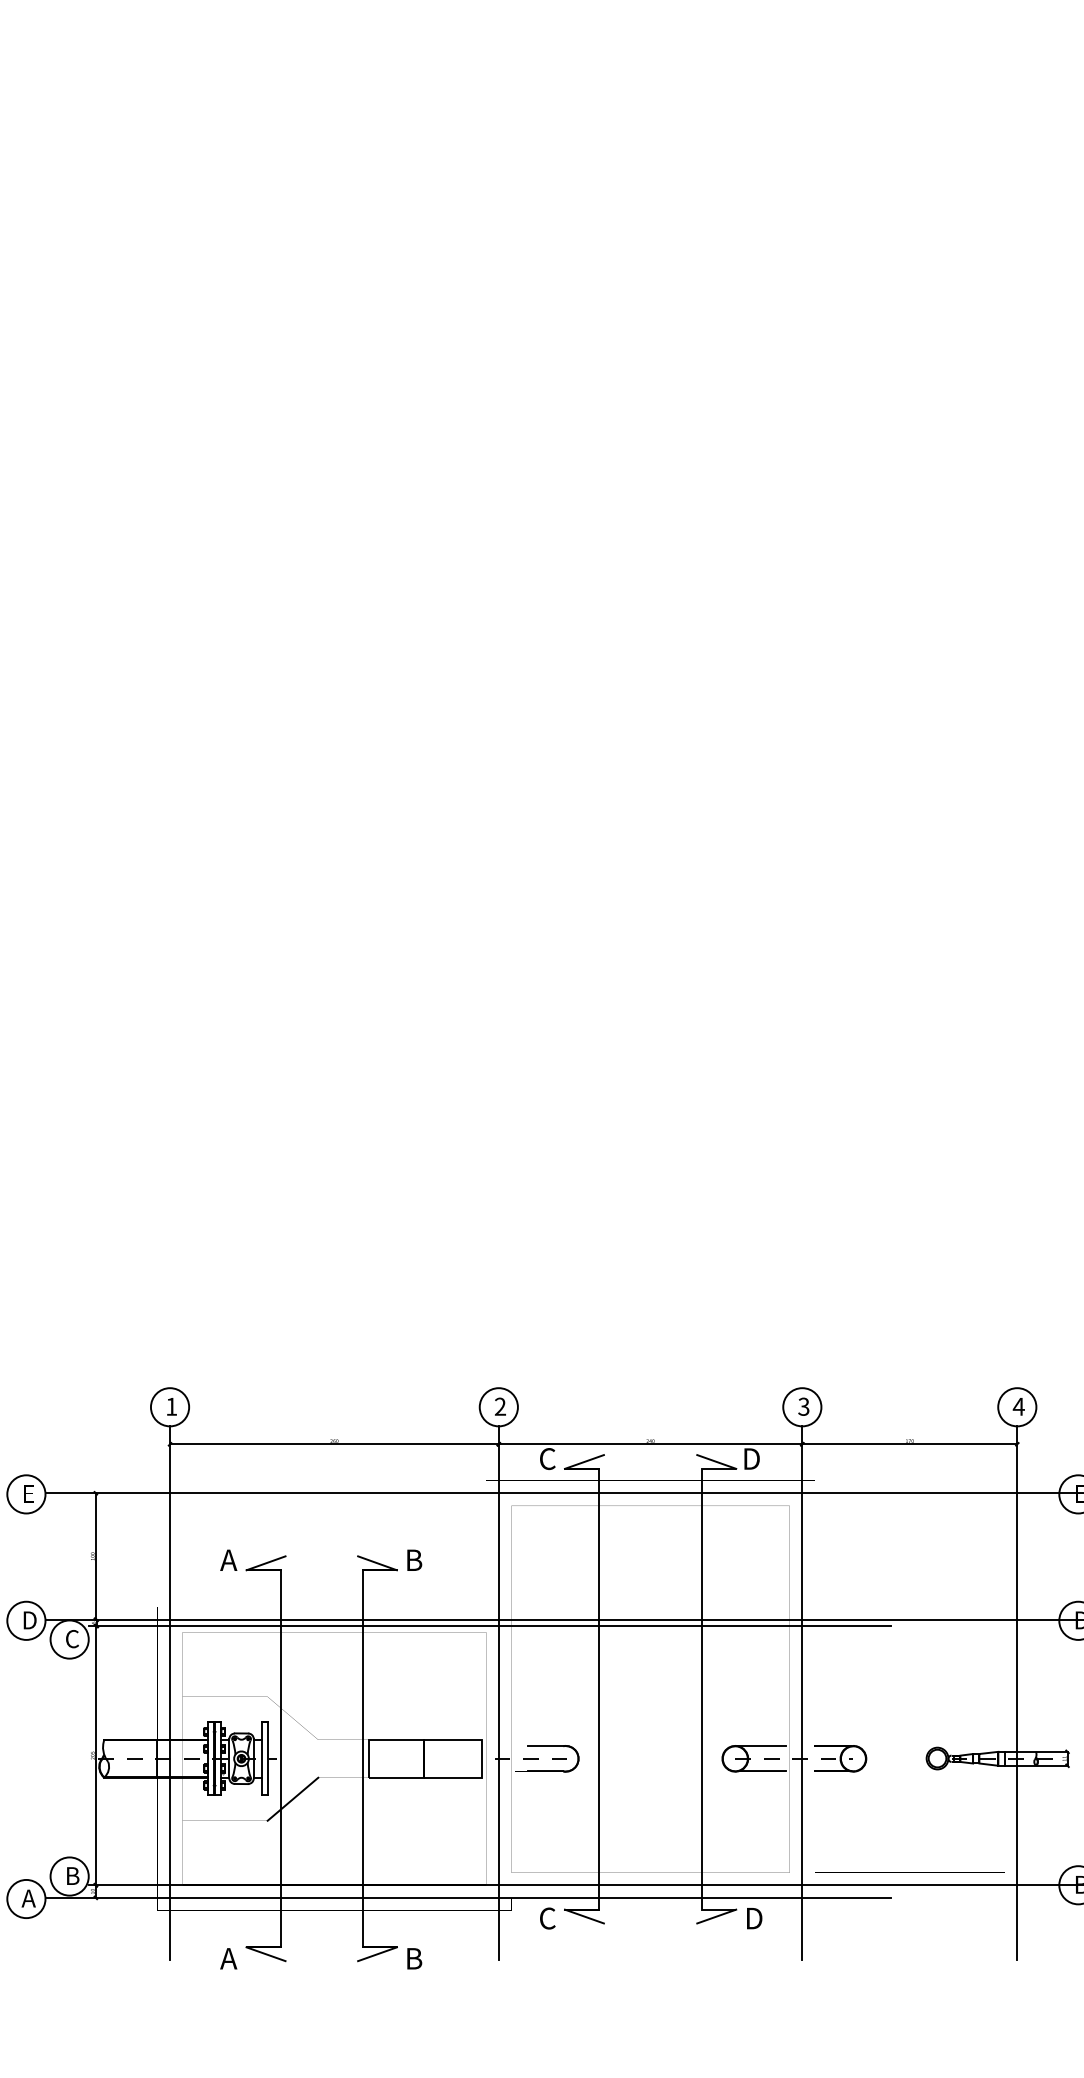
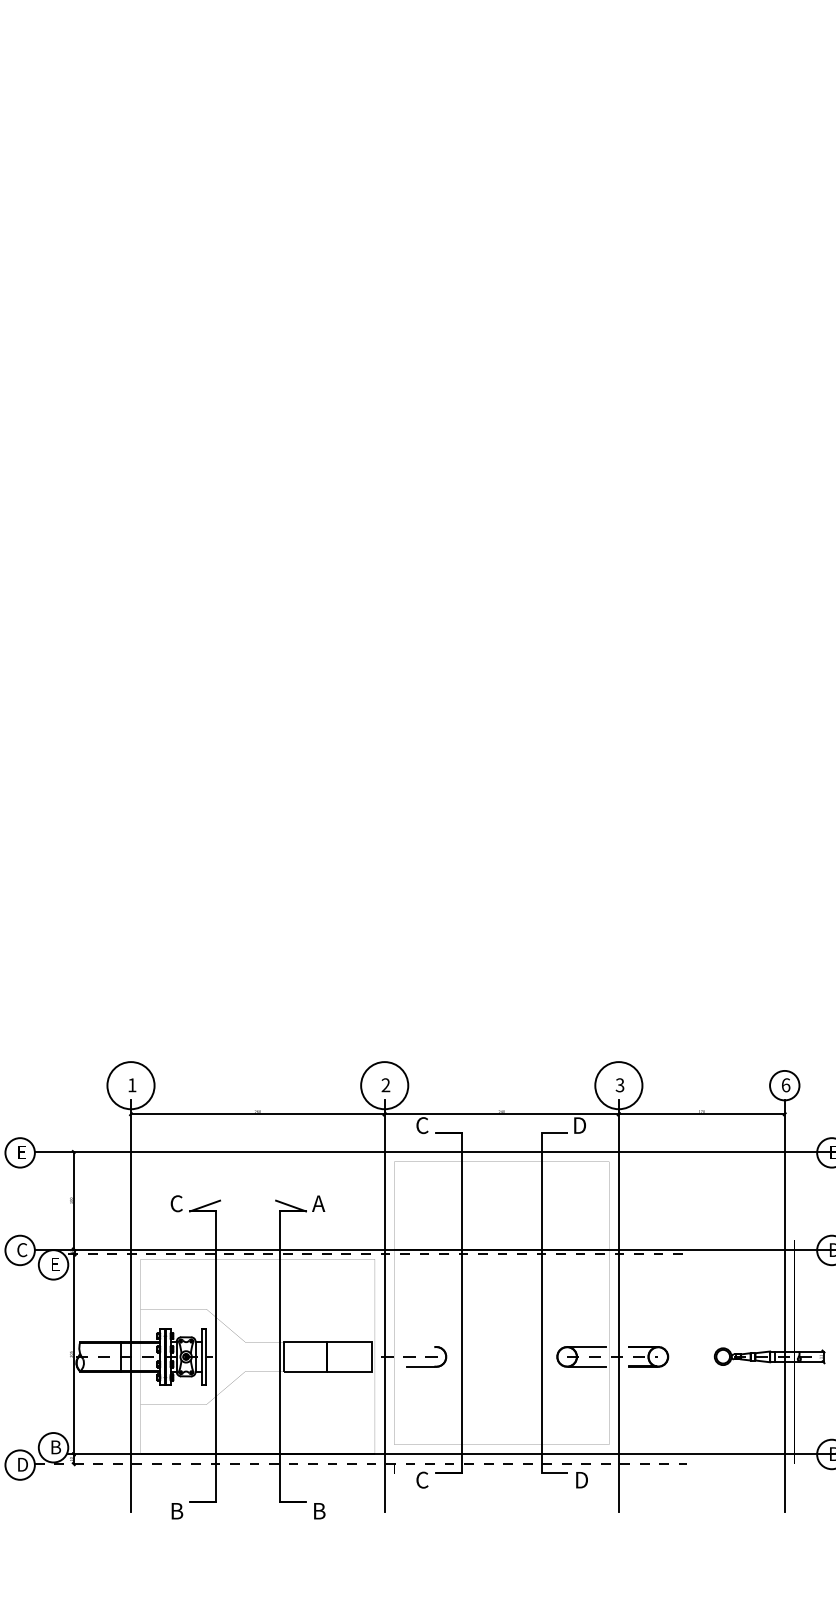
text: (1018, 1406) -> (785, 1085), 4 -> 6
circle: (169, 1407) -> (130, 1085), size x1.6
circle: (498, 1407) -> (384, 1085), size x1.6
circle: (802, 1407) -> (619, 1085), size x1.6
line: (583, 1461) -> (450, 1127), removed
line: (716, 1461) -> (552, 1127), removed
text: (413, 1559) -> (318, 1203), B -> A
text: (228, 1560) -> (176, 1203), A -> C
text: (29, 1620) -> (22, 1250), D -> C
line: (490, 1626) -> (378, 1254), solid -> dashed
text: (72, 1639) -> (55, 1264), C -> E
line: (545, 1746) -> (420, 1347), removed
line: (292, 1798) -> (225, 1387), removed
line: (468, 1897) -> (361, 1463), solid -> dashed
text: (28, 1898) -> (21, 1464), A -> D
line: (583, 1916) -> (450, 1478), removed
line: (716, 1916) -> (552, 1478), removed
line: (265, 1954) -> (204, 1507), removed
line: (377, 1954) -> (291, 1507), removed
text: (228, 1958) -> (176, 1510), A -> B

